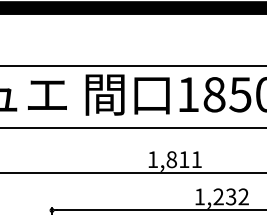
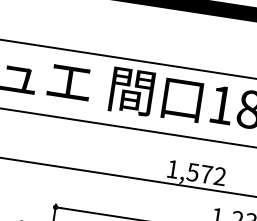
text: (183, 159) -> (205, 174), 1,811 -> 1,572

